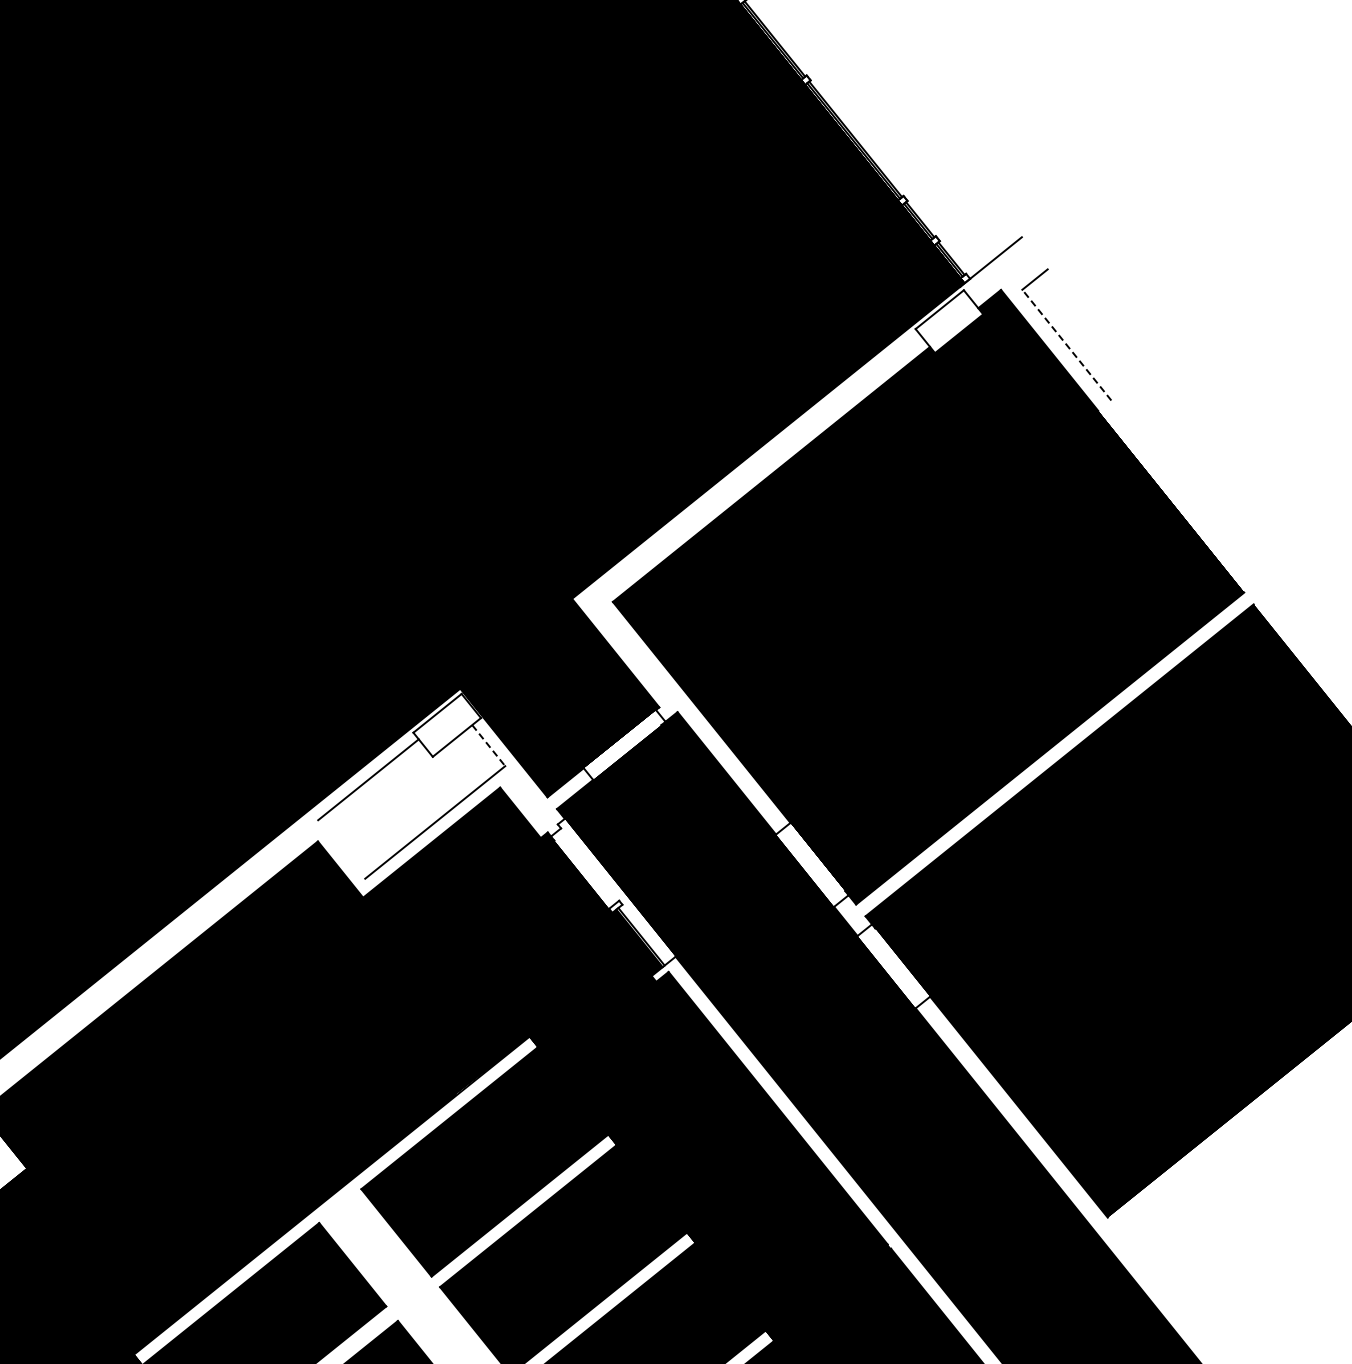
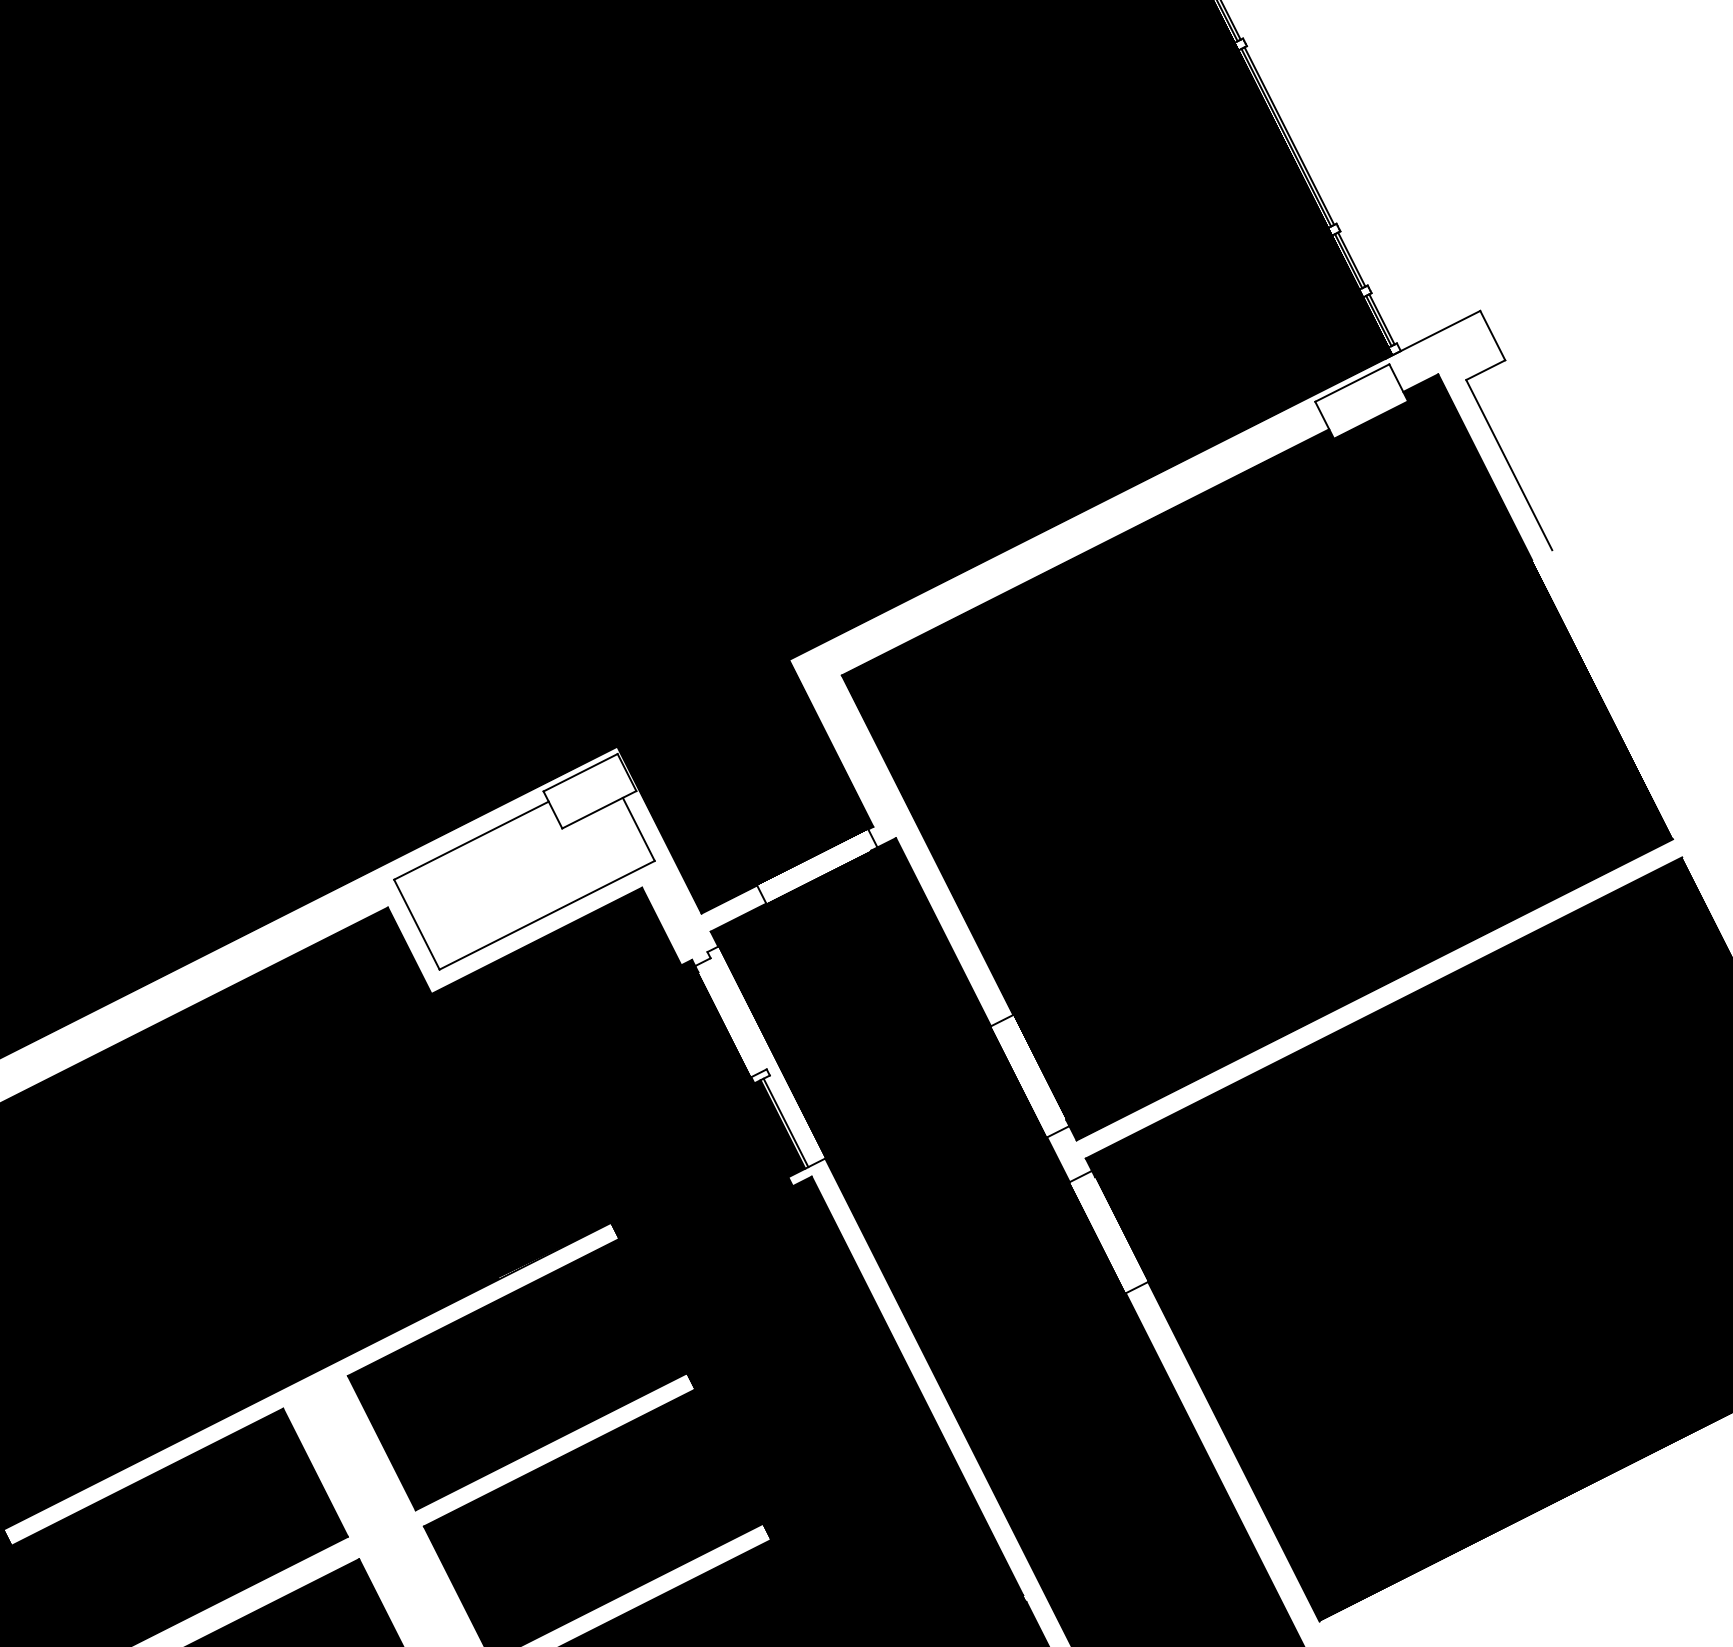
line: (1034, 253) -> (1492, 335), added
line: (1066, 344) -> (1508, 464), dashed -> solid
line: (489, 746) -> (639, 830), dashed -> solid
line: (341, 849) -> (416, 924), added

